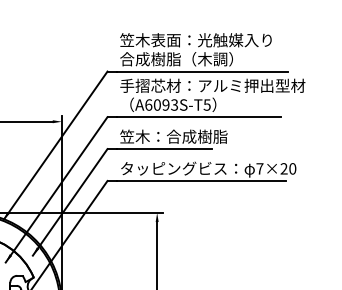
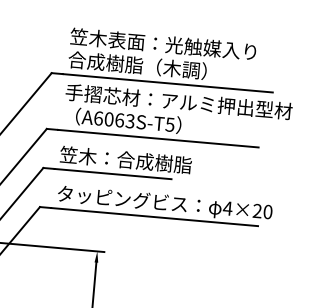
text: (165, 104) -> (119, 119), A6093S-T5 -> A6063S-T5
text: (259, 168) -> (227, 208), 7×20 -> 4×20

